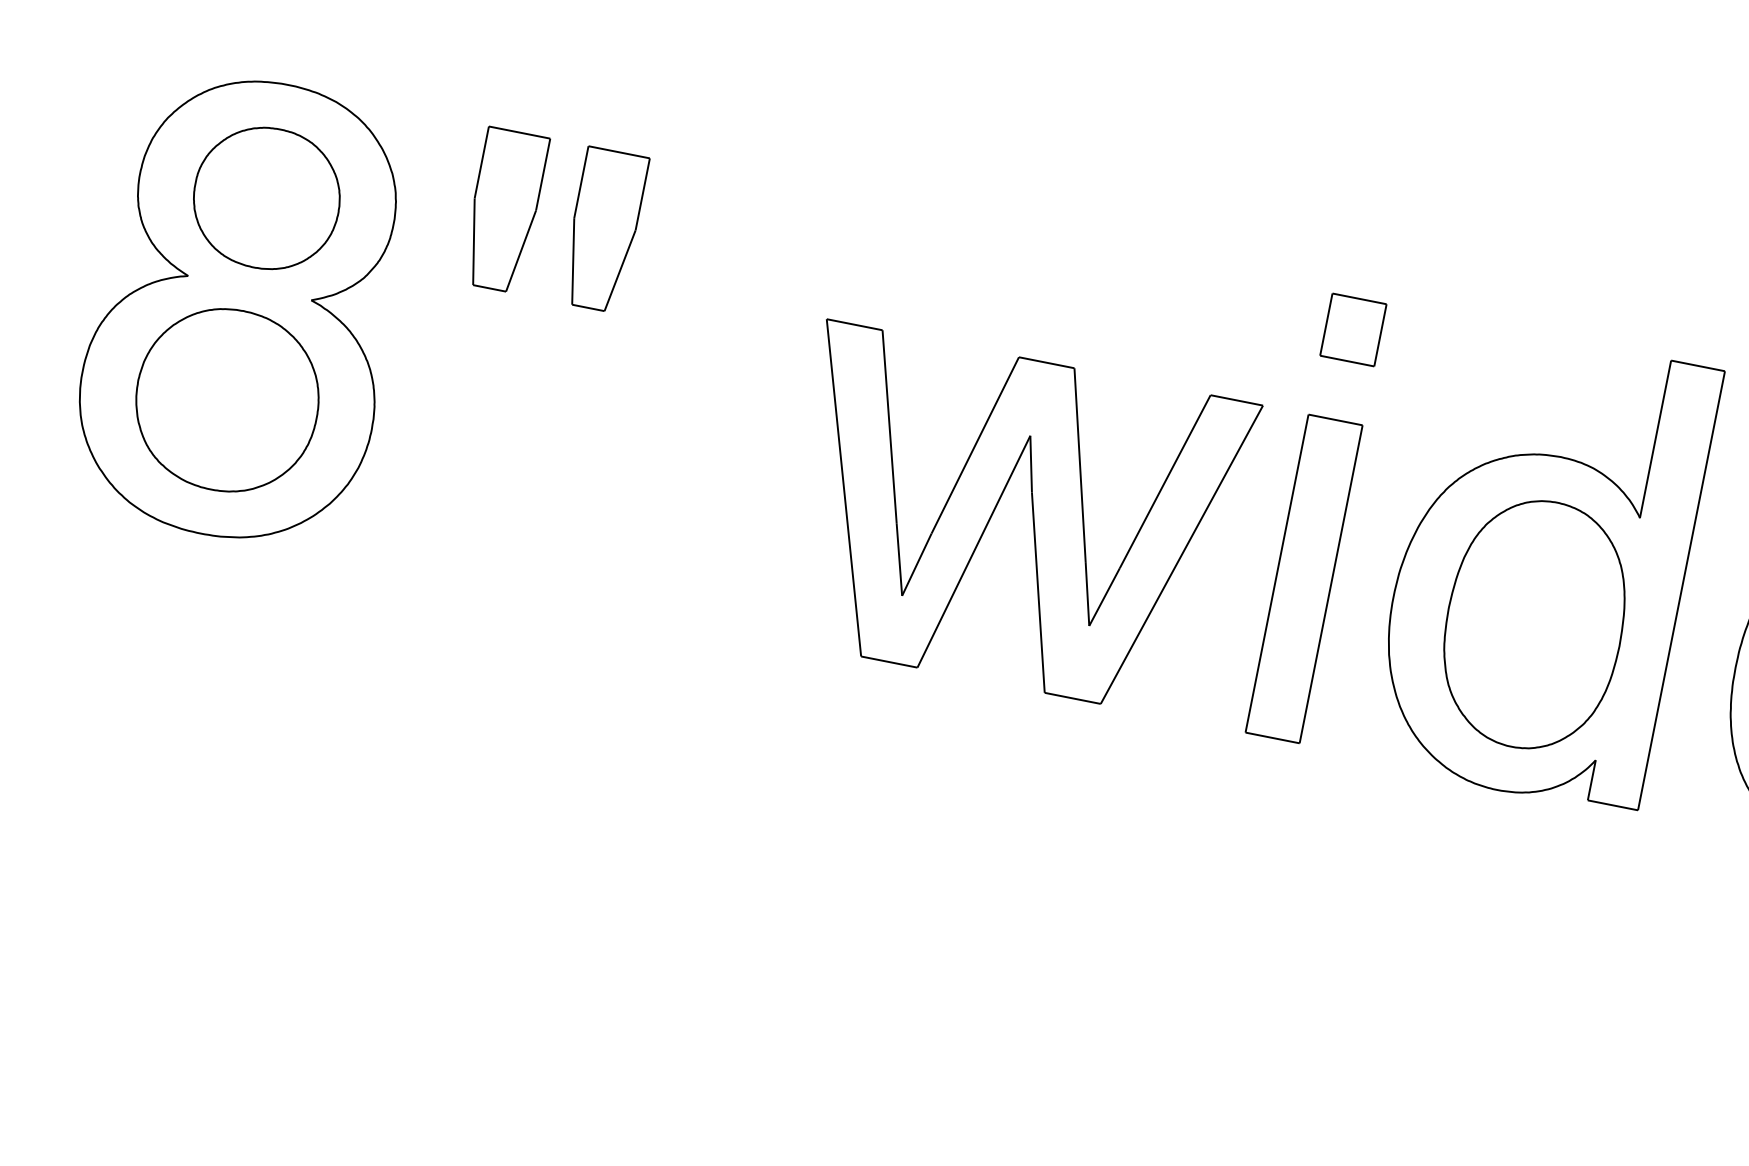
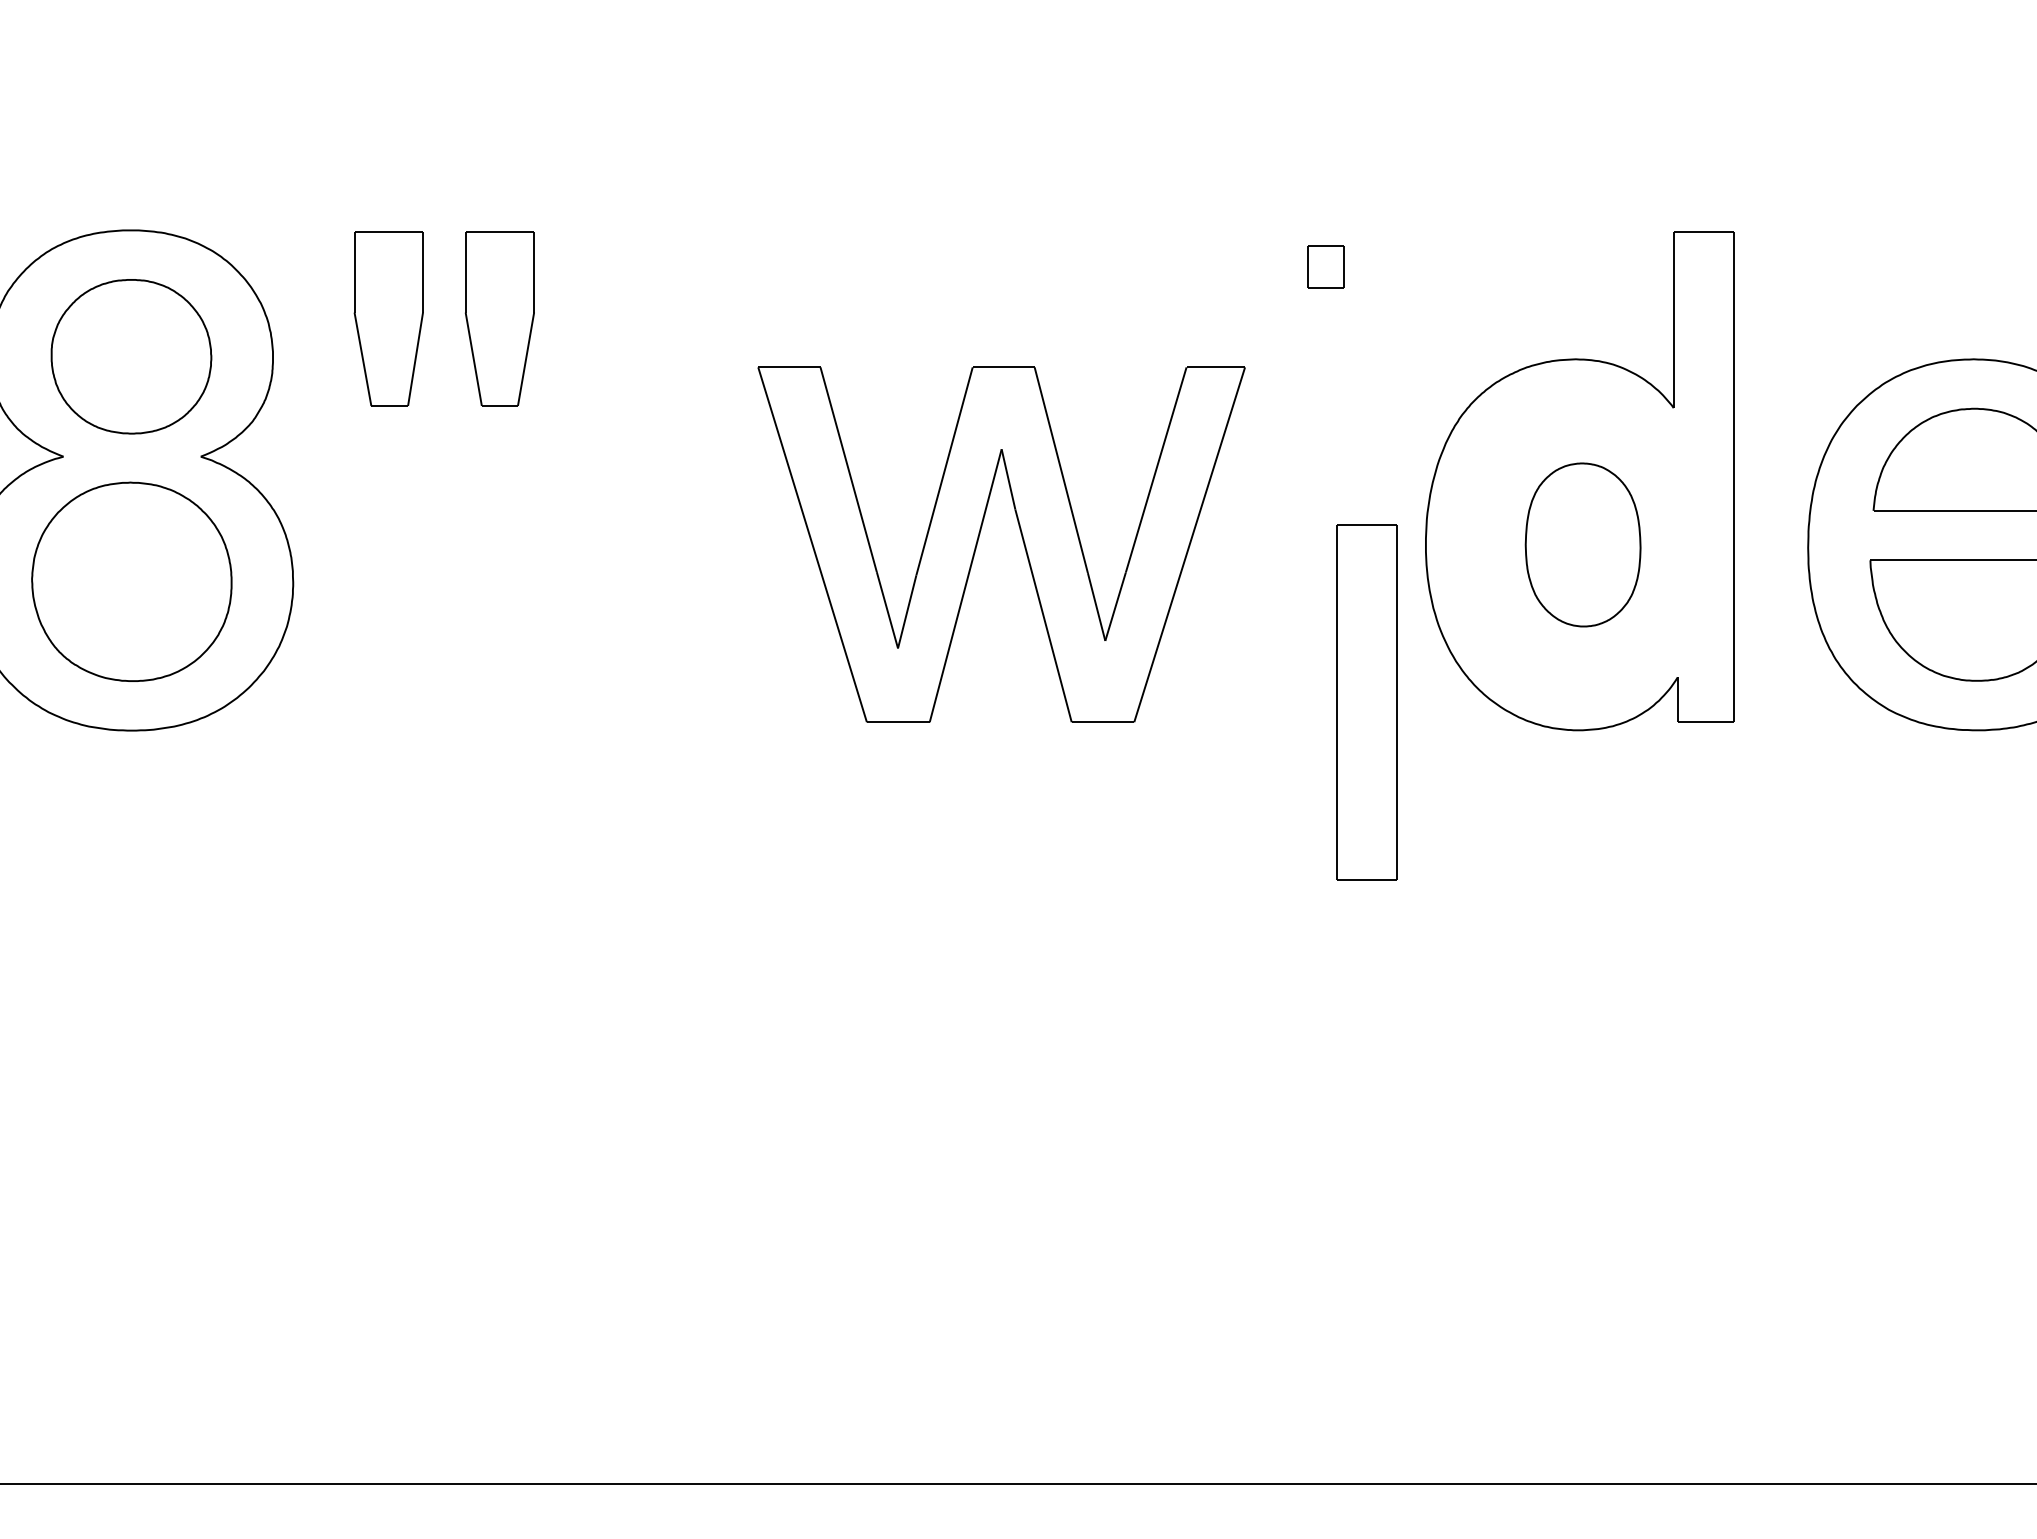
part: (1353, 329) -> (1325, 266), size x0.6
part: (1303, 578) -> (1366, 702), moved
part: (1534, 624) -> (1582, 544), size x0.6

